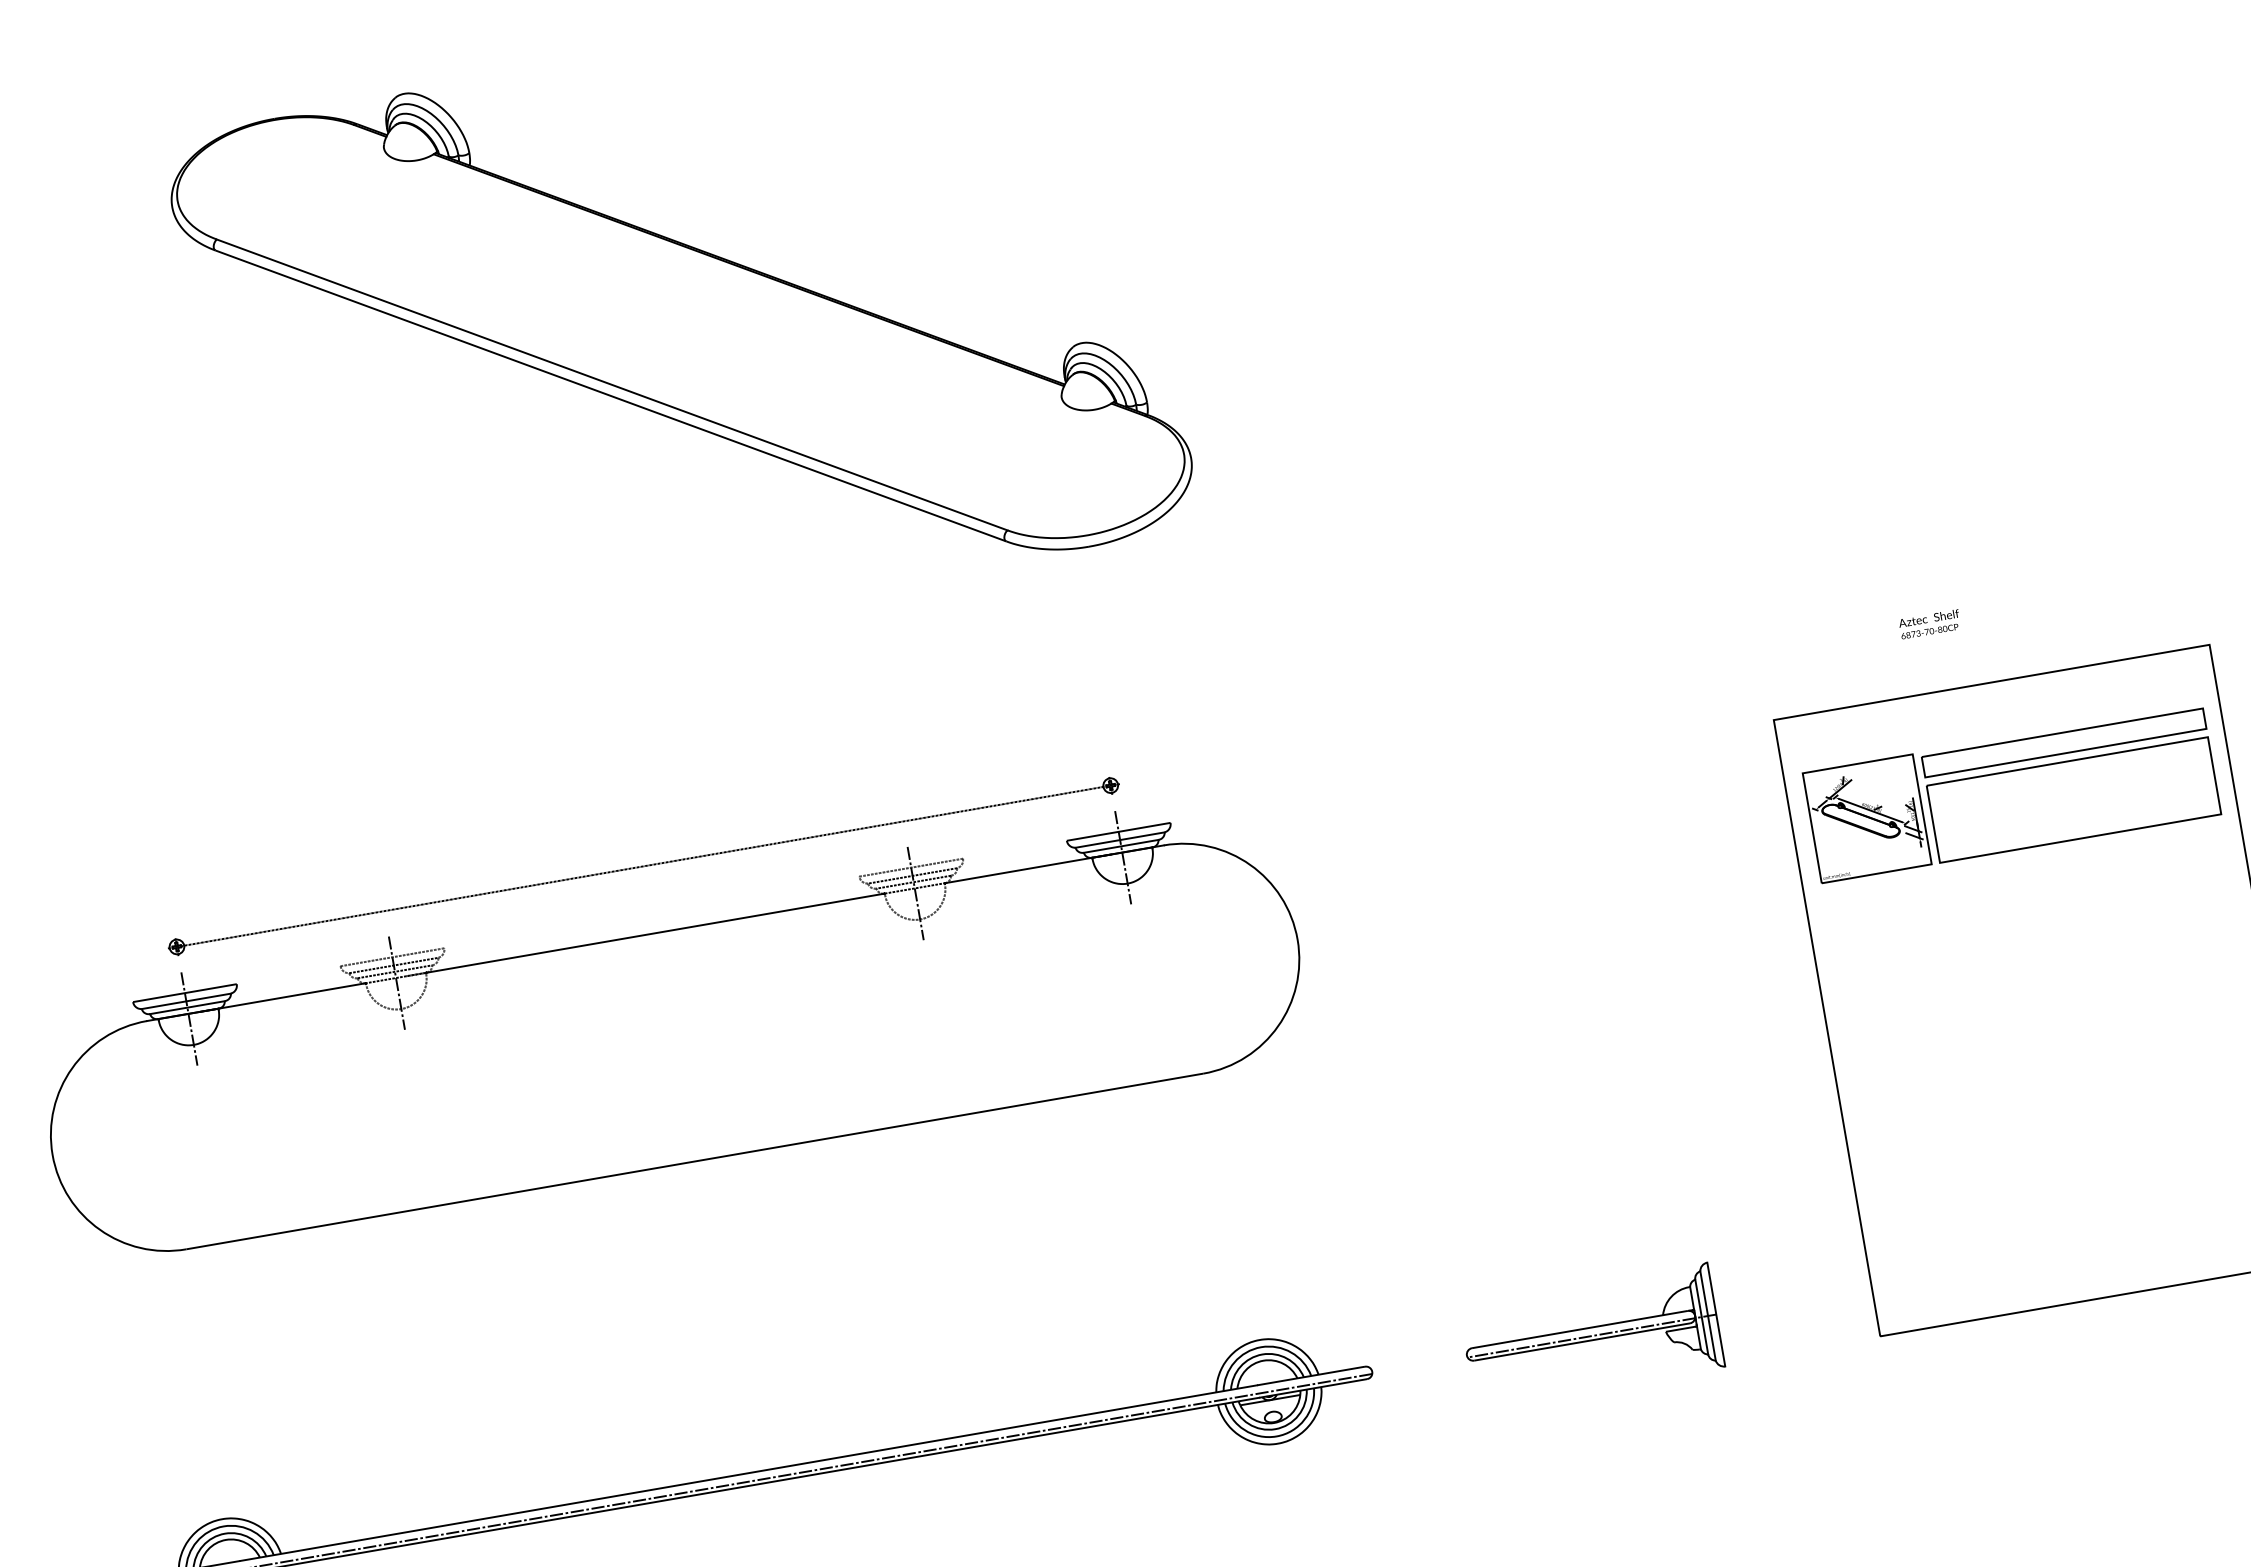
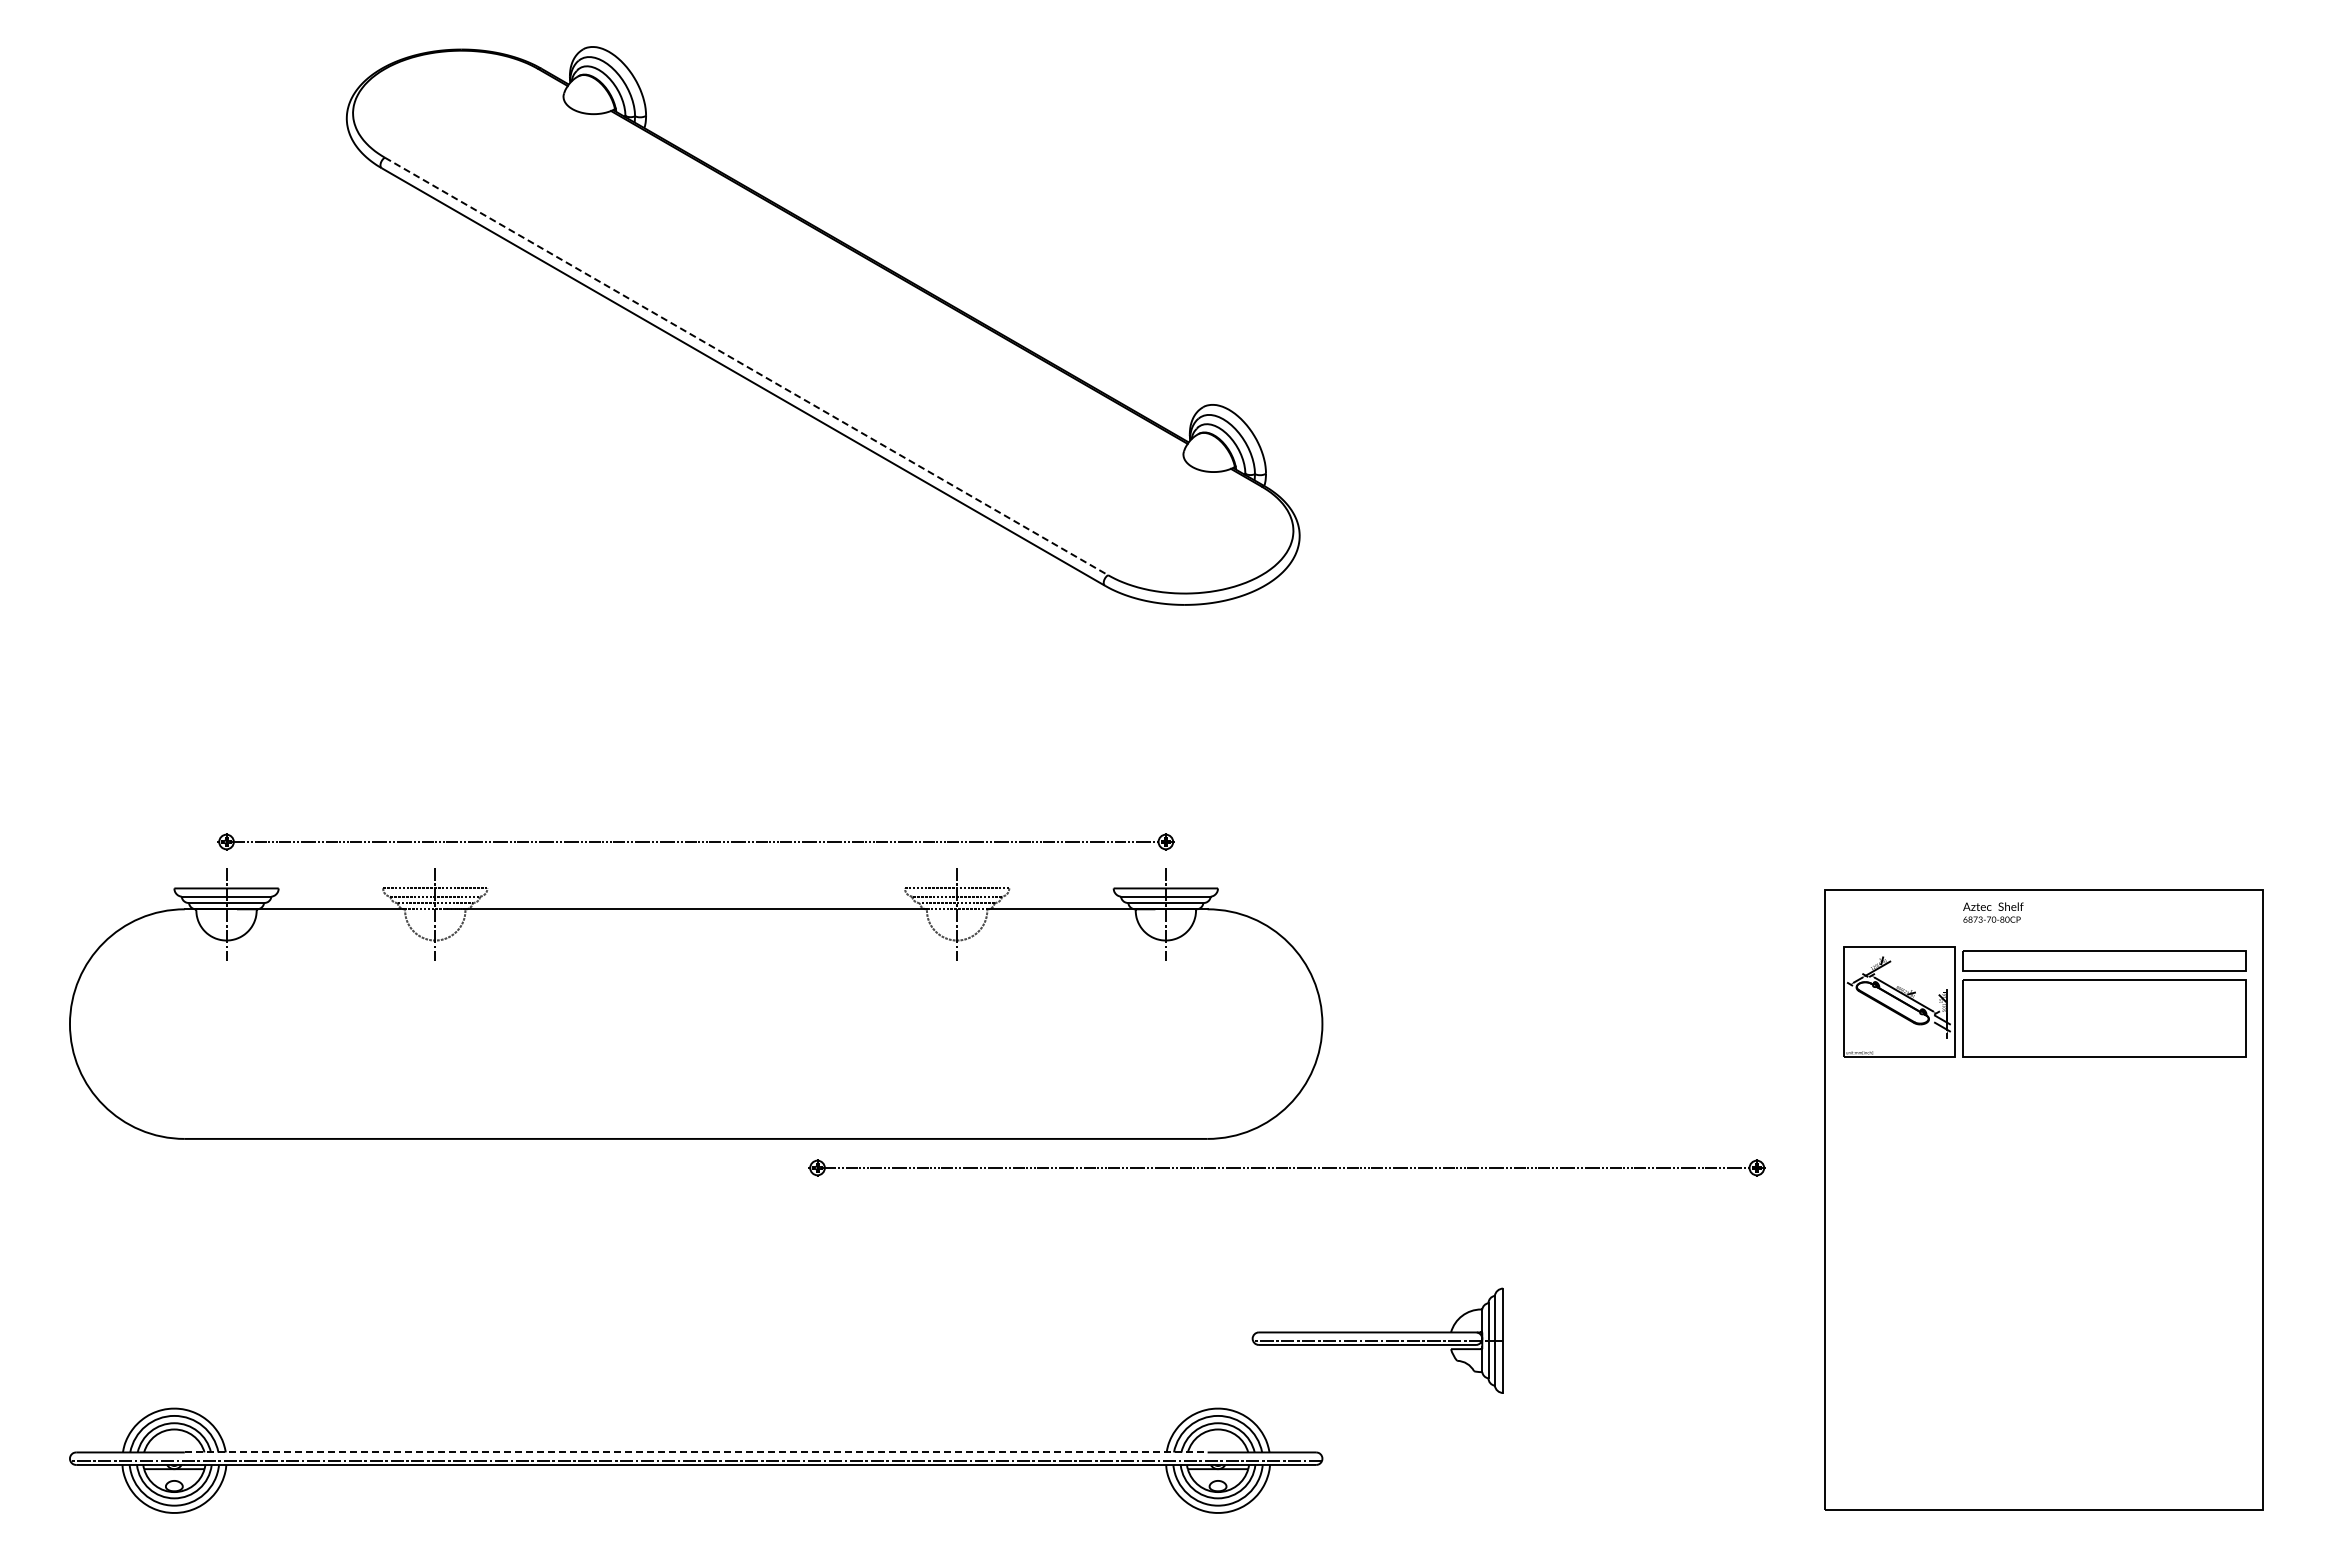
line: (612, 384) -> (746, 366), solid -> dashed
text: (1930, 624) -> (1993, 912), moved
part: (1286, 1088) -> (1286, 1167), added
part: (1591, 1335) -> (1377, 1340), moved
line: (748, 1473) -> (696, 1452), solid -> dashed

